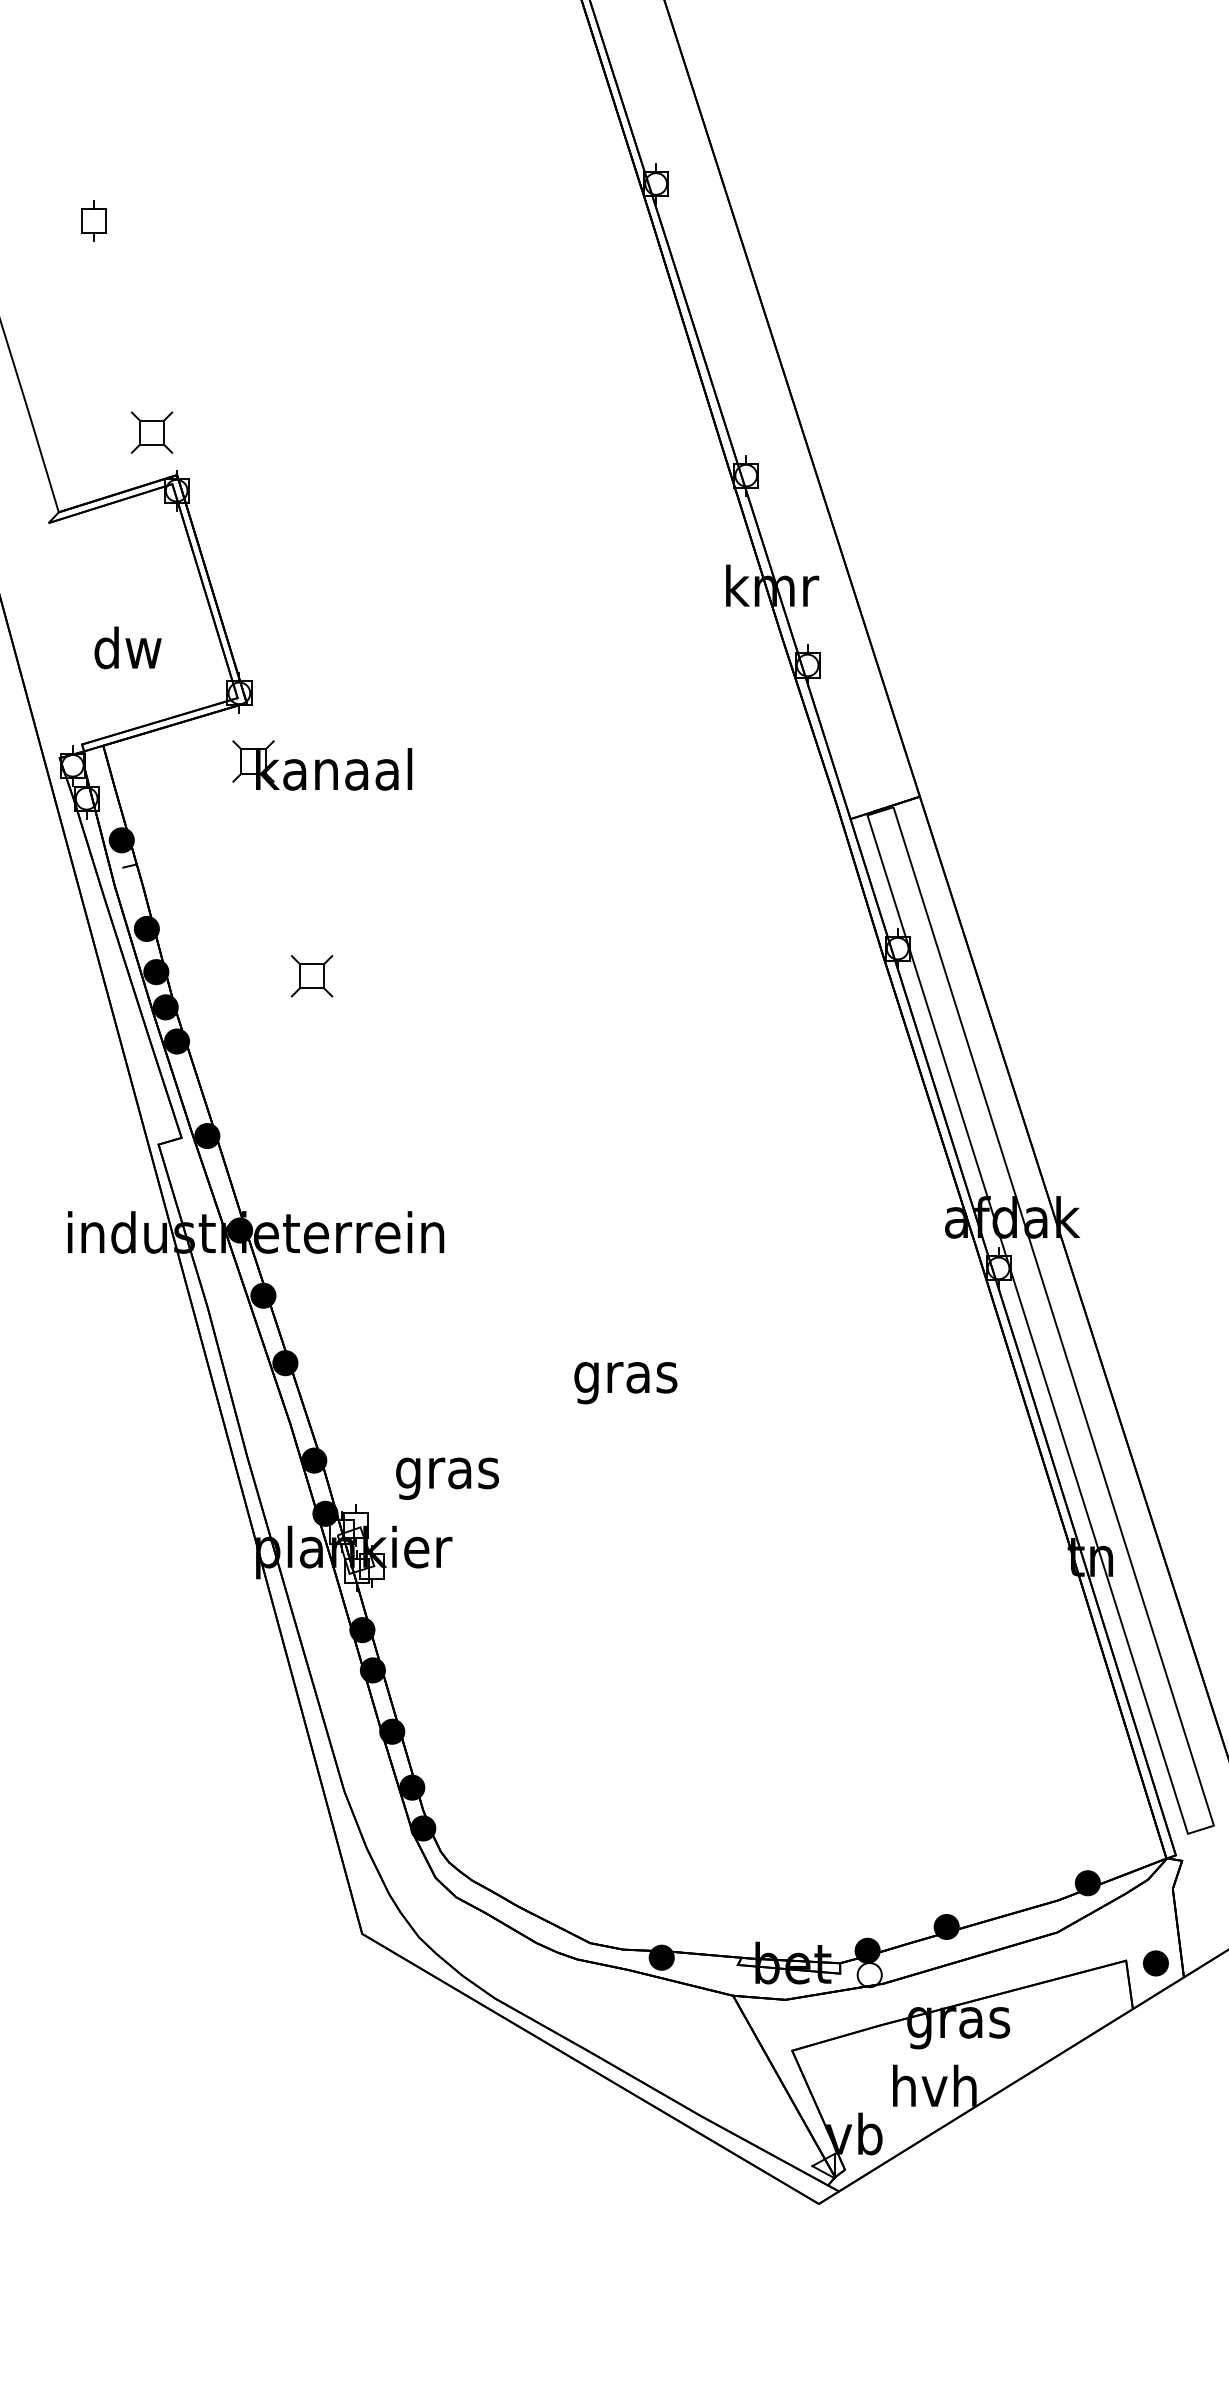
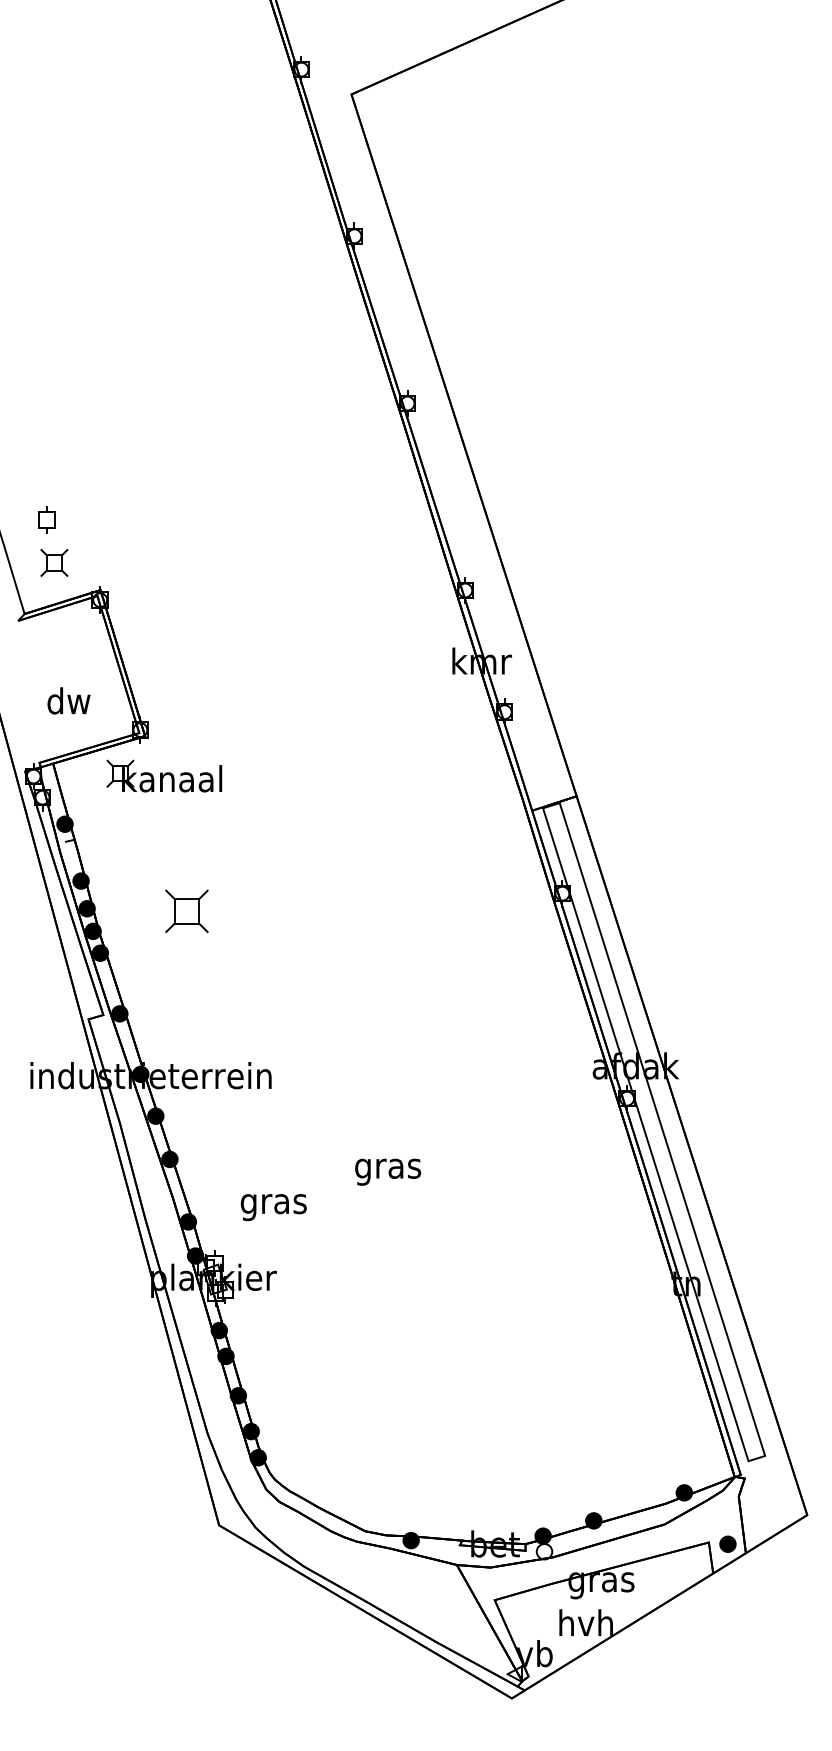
part: (92, 219) -> (46, 519), moved
part: (152, 431) -> (54, 562), moved
part: (322, 764) -> (164, 775), moved
part: (311, 976) -> (186, 911), size x1.6
text: (447, 1478) -> (273, 1207), moved

